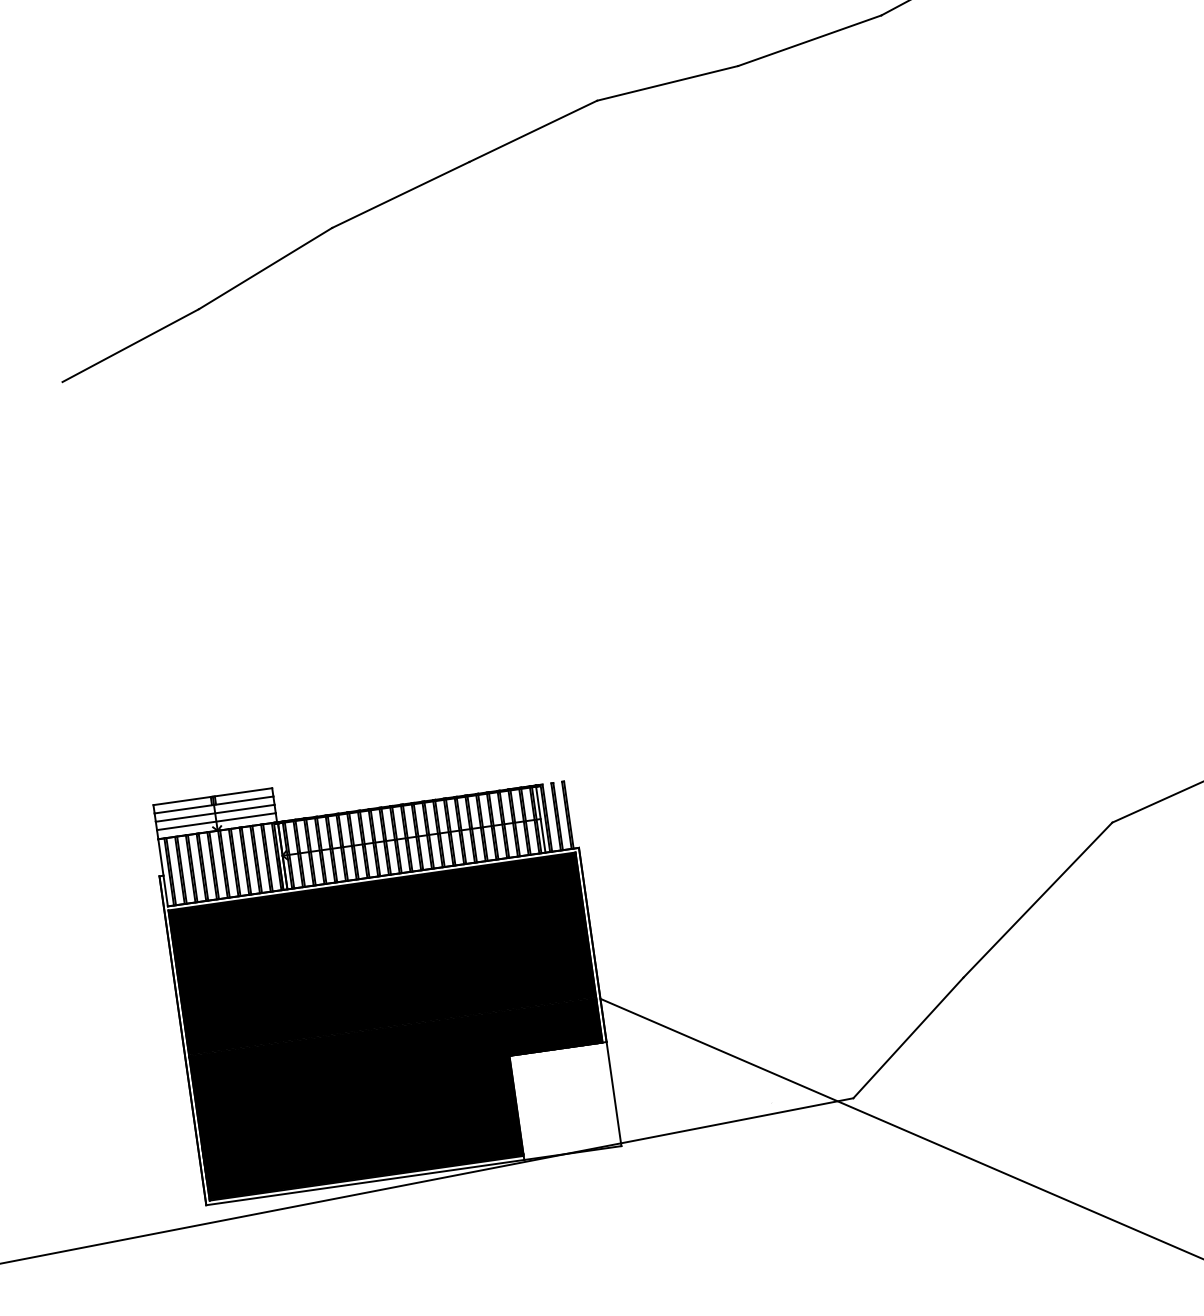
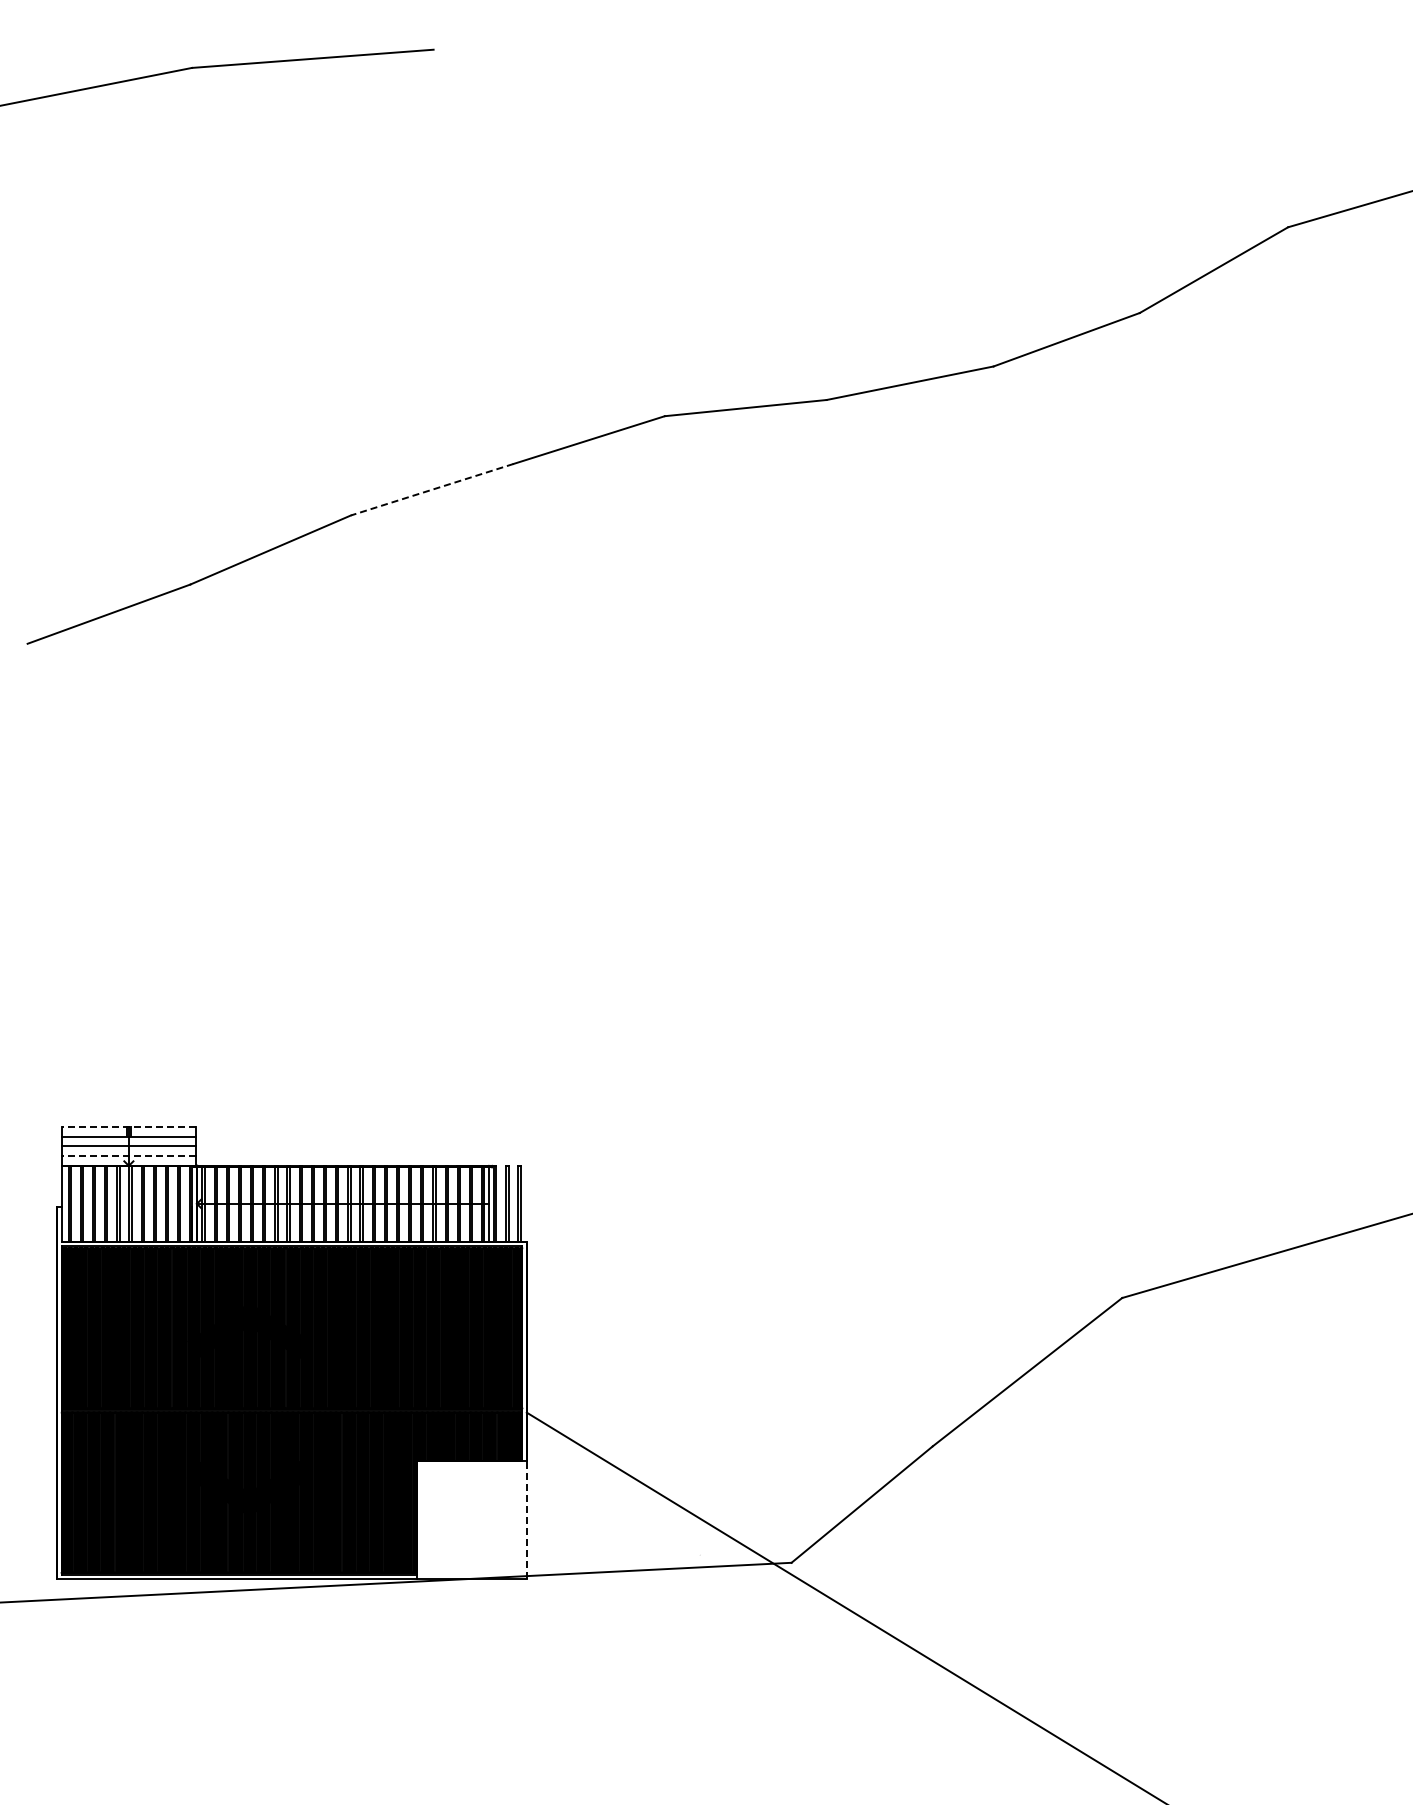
line: (400, 194) -> (431, 489), solid -> dashed
line: (212, 796) -> (128, 1127), solid -> dashed
line: (216, 821) -> (128, 1155), solid -> dashed
line: (613, 1094) -> (526, 1520), solid -> dashed

